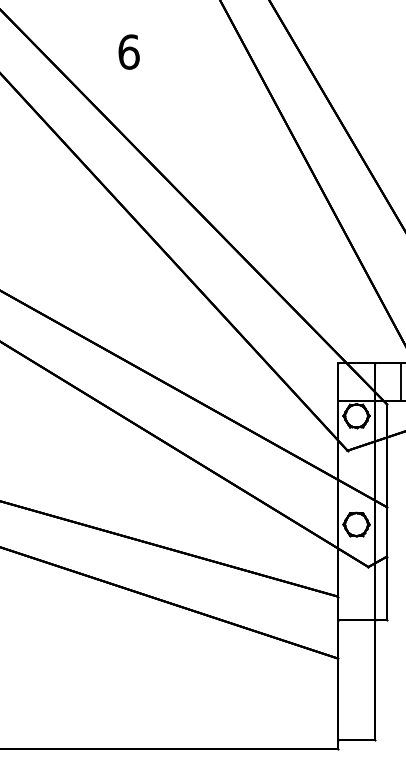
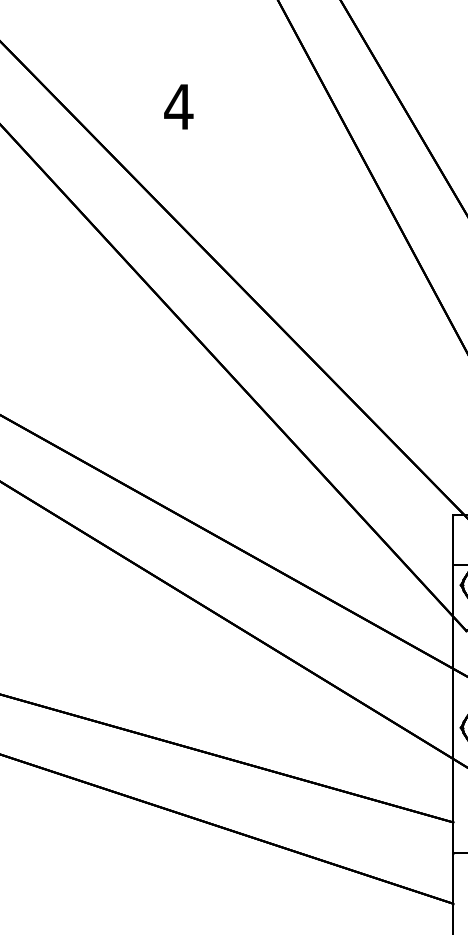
text: (128, 51) -> (178, 106), 6 -> 4

